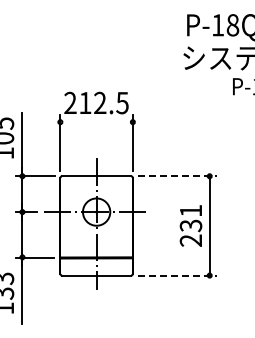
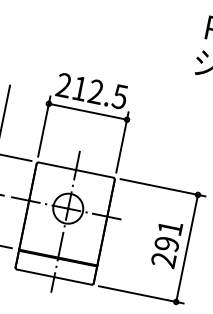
line: (96, 122) -> (87, 112), added
line: (177, 176) -> (163, 188), dashed -> solid
text: (191, 225) -> (167, 243), 231 -> 291
line: (177, 275) -> (141, 294), dashed -> solid

